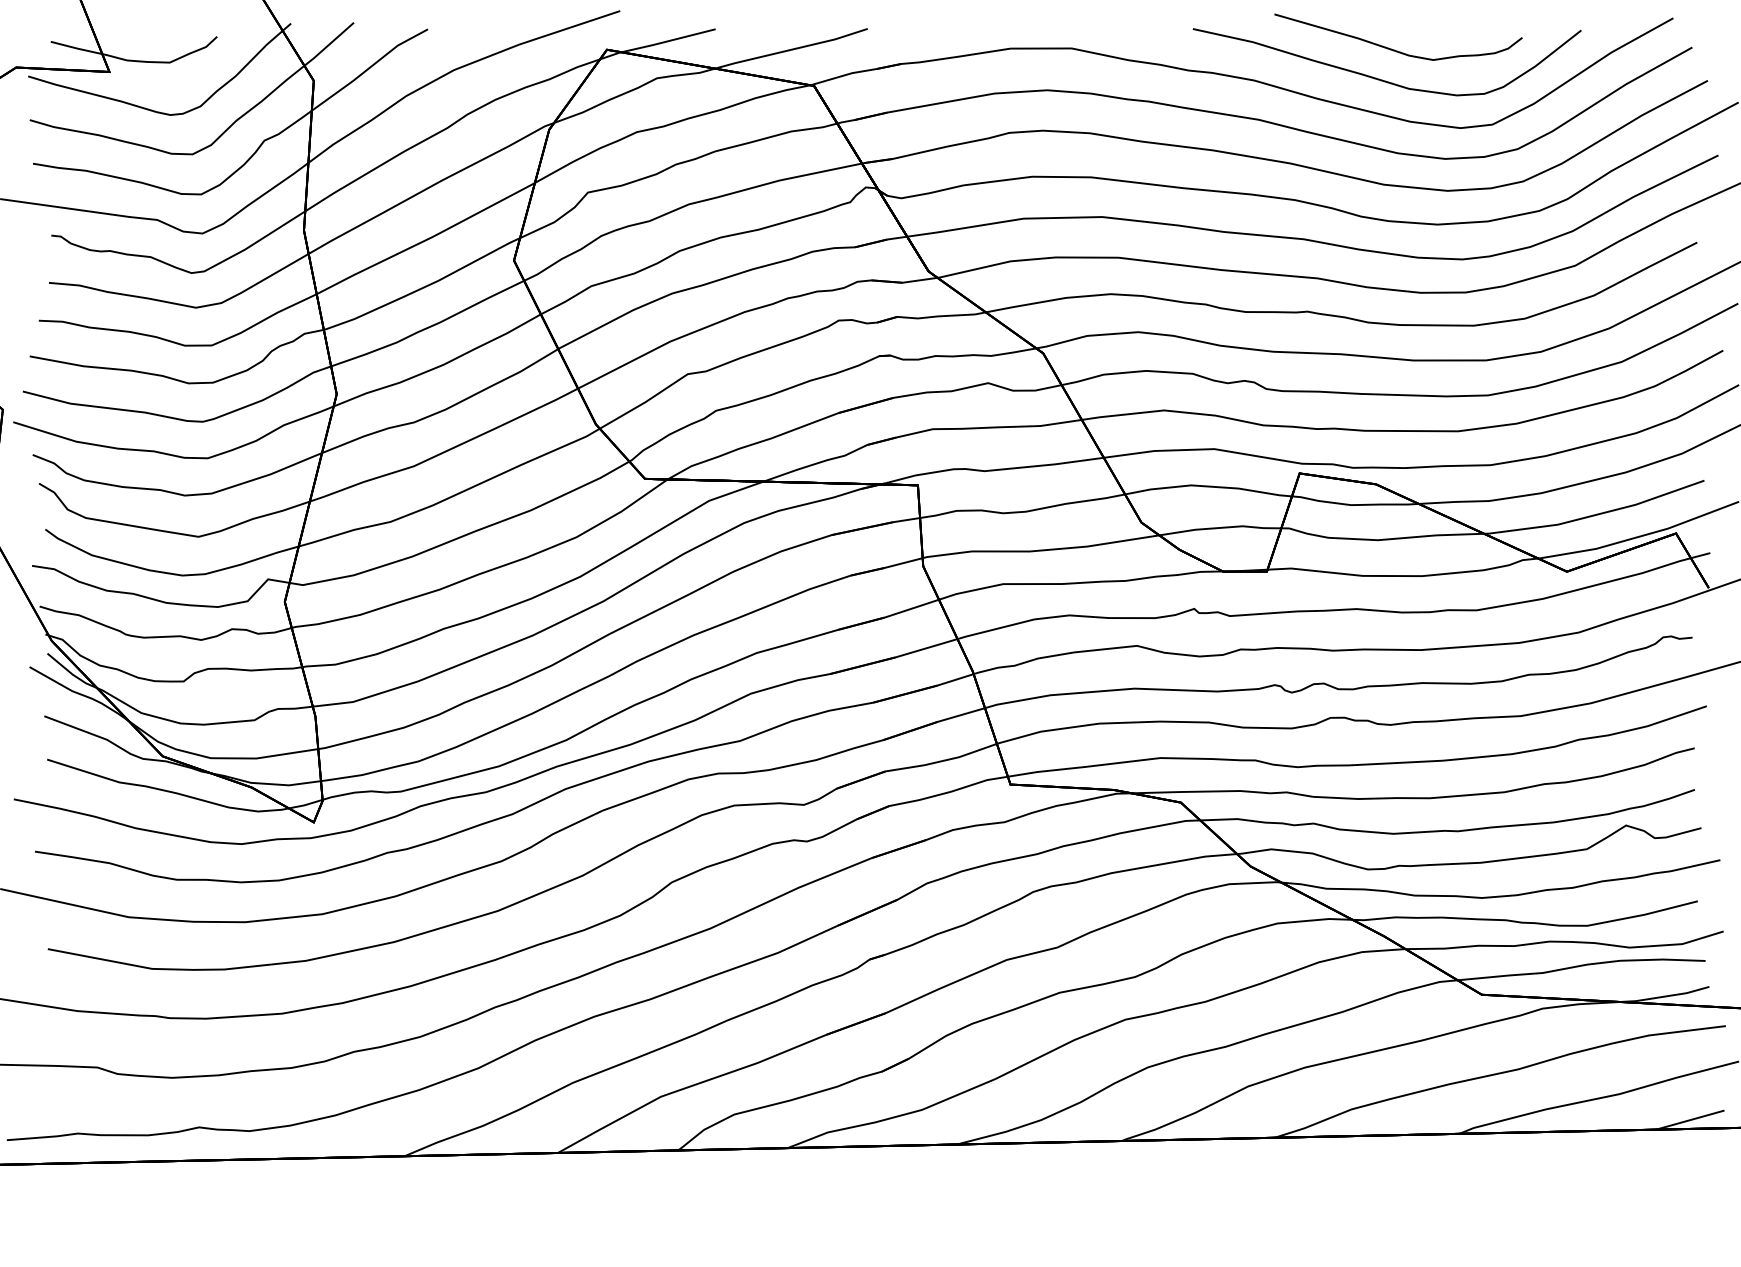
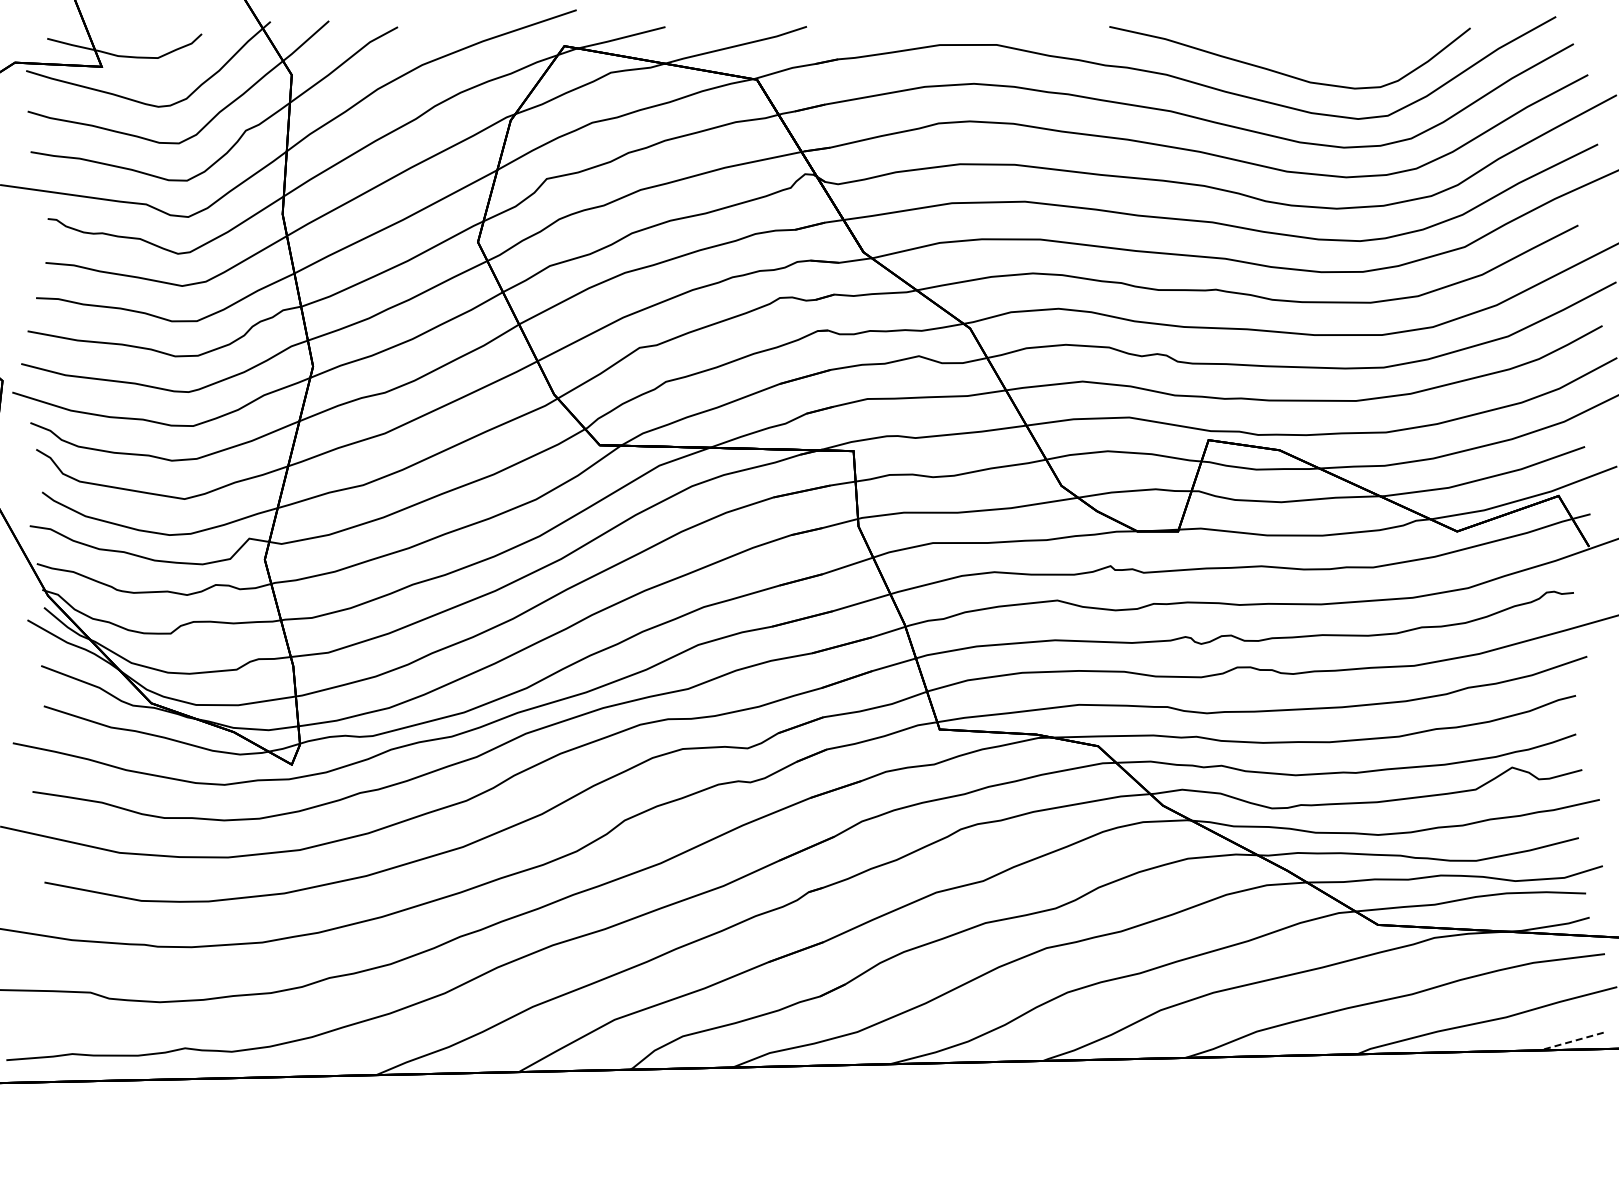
curve: (1394, 49) -> (1296, 45), removed
line: (1689, 1120) -> (1571, 1041), solid -> dashed

